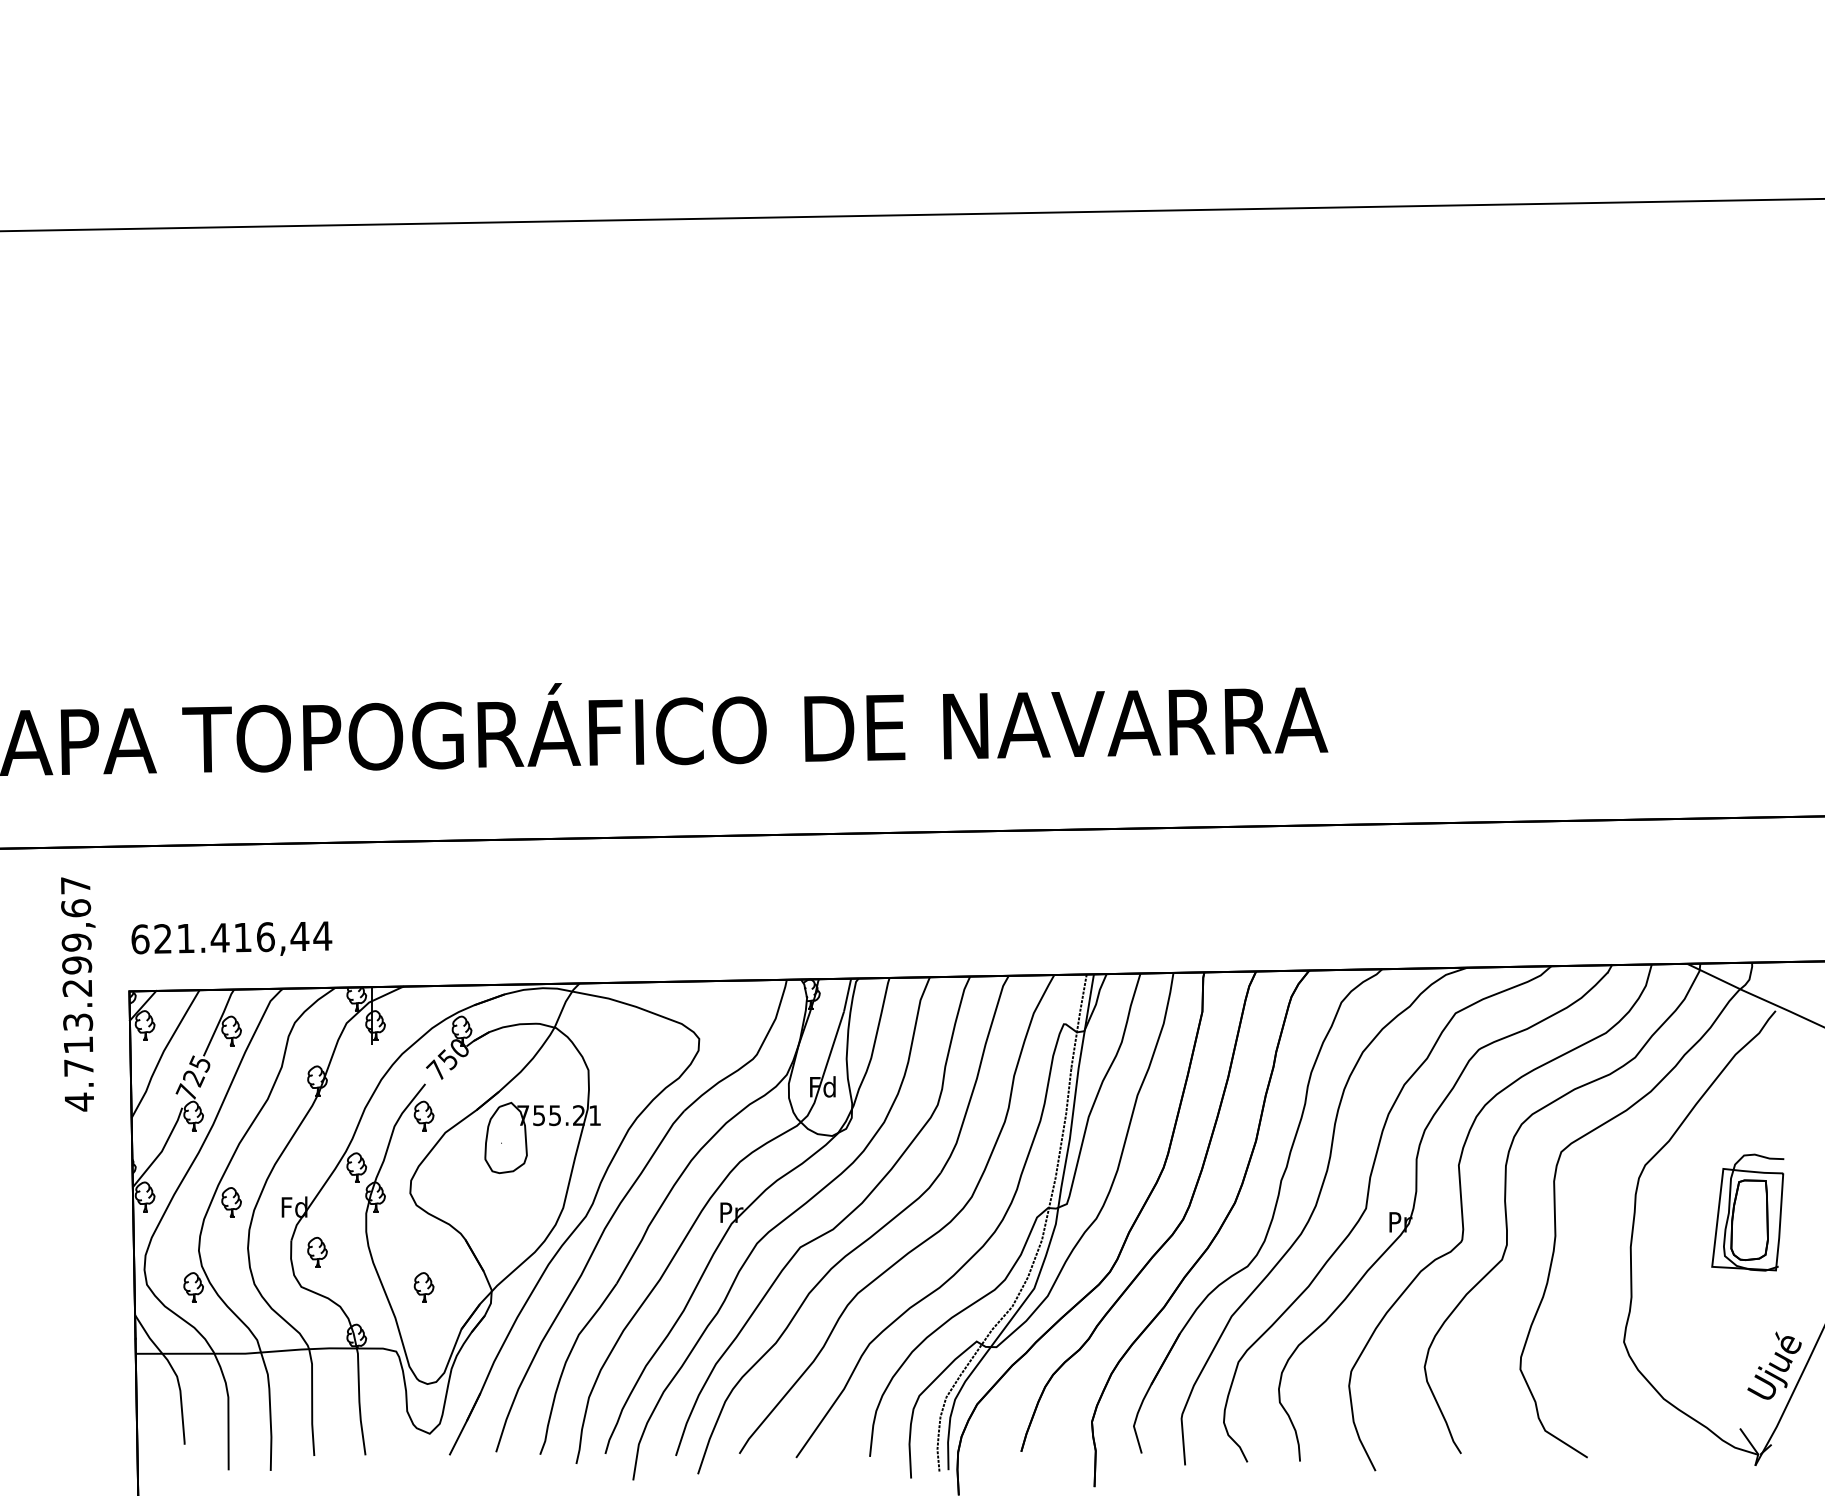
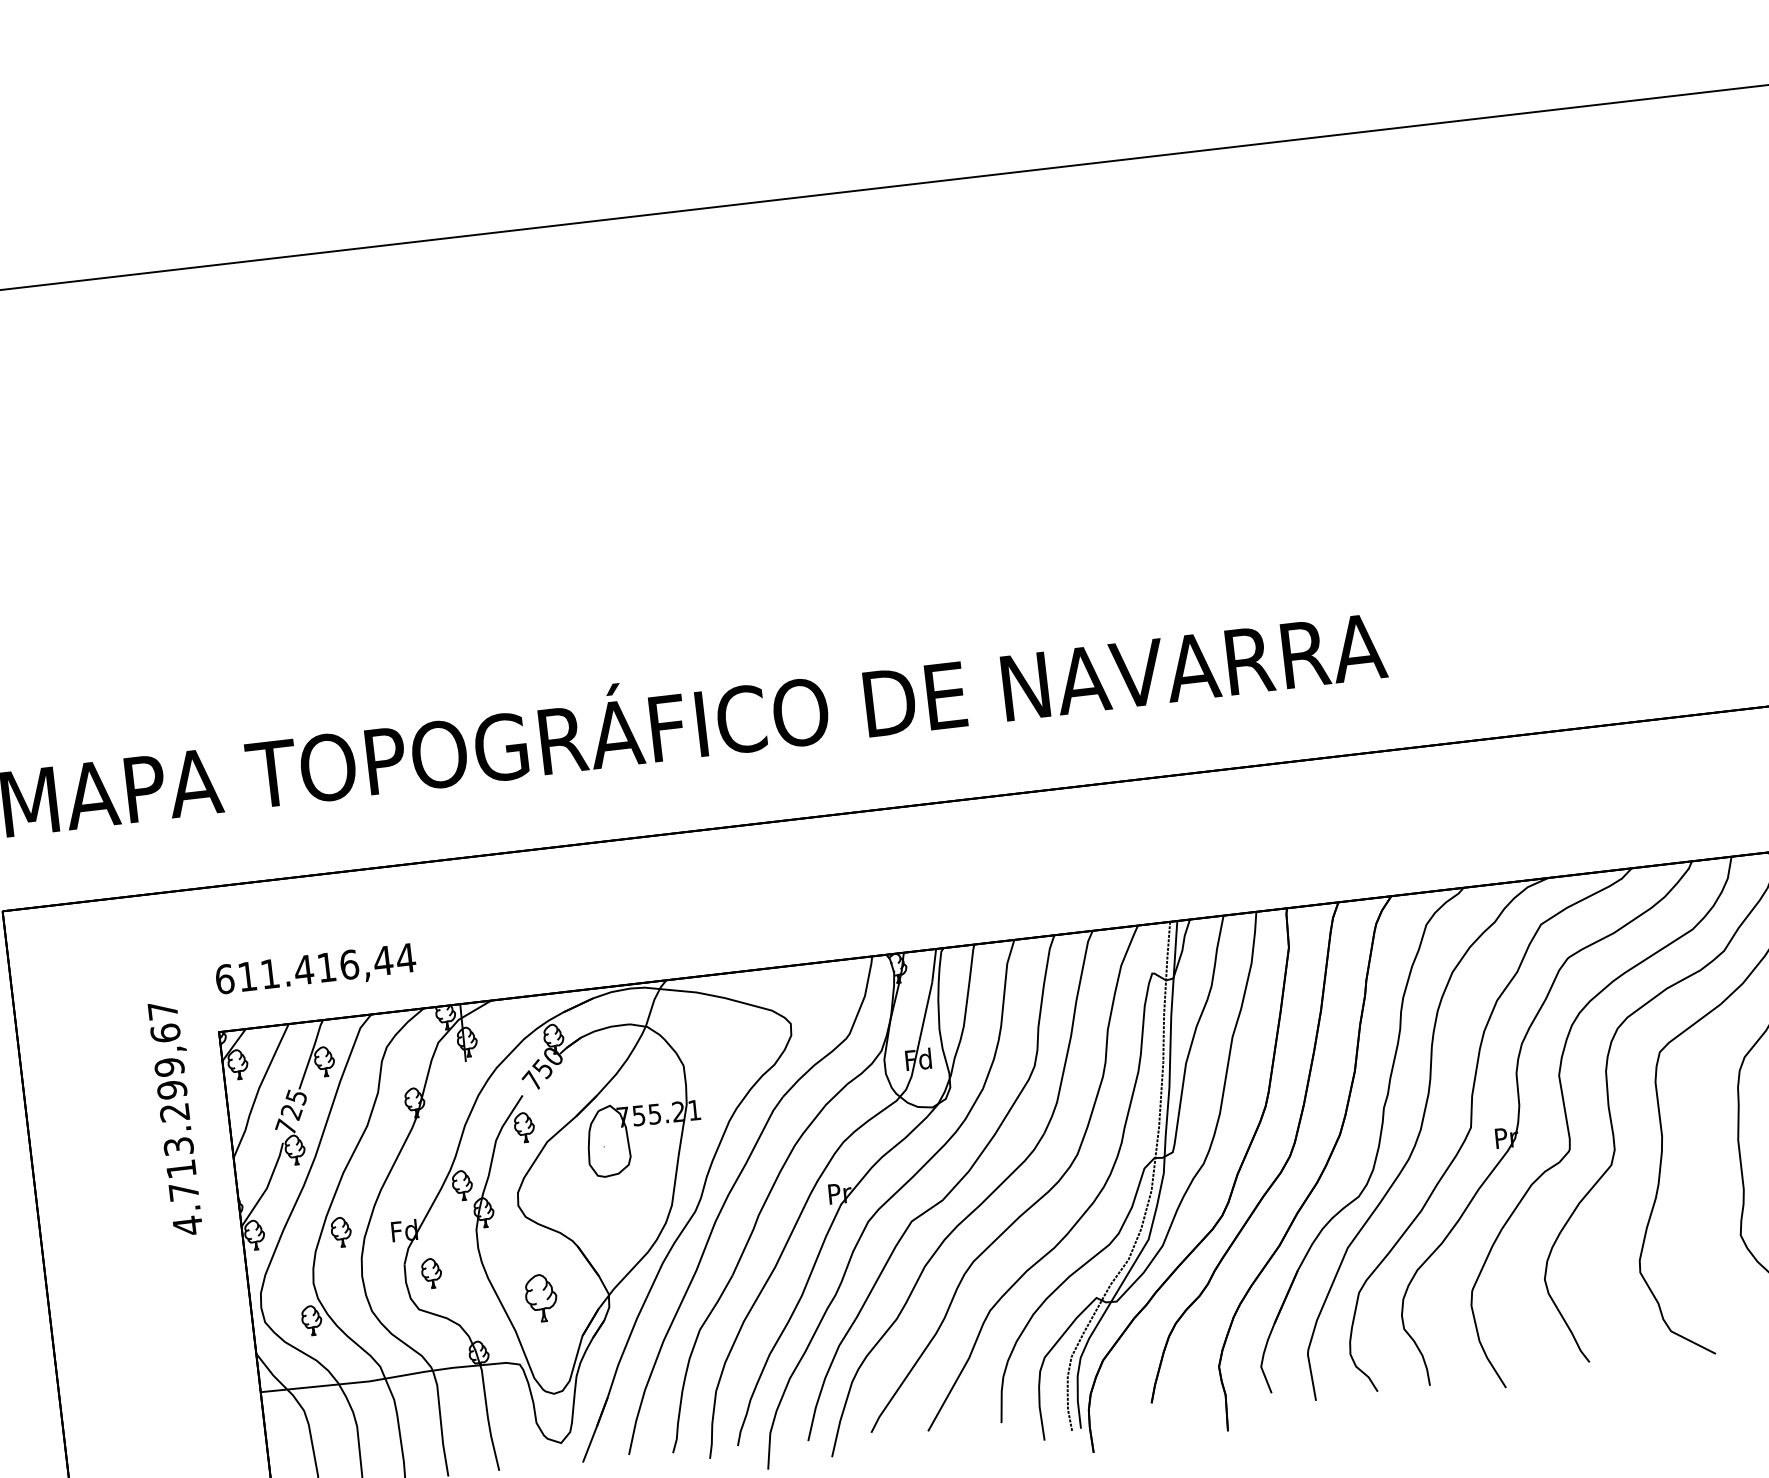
text: (162, 938) -> (246, 976), 621.416,44 -> 611.416,44
text: (78, 994) -> (176, 1118), moved
part: (423, 1287) -> (540, 1298), size x1.6

